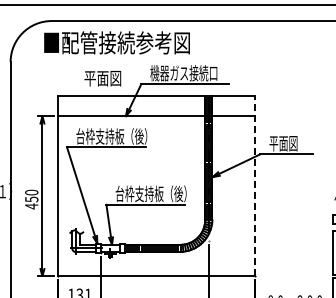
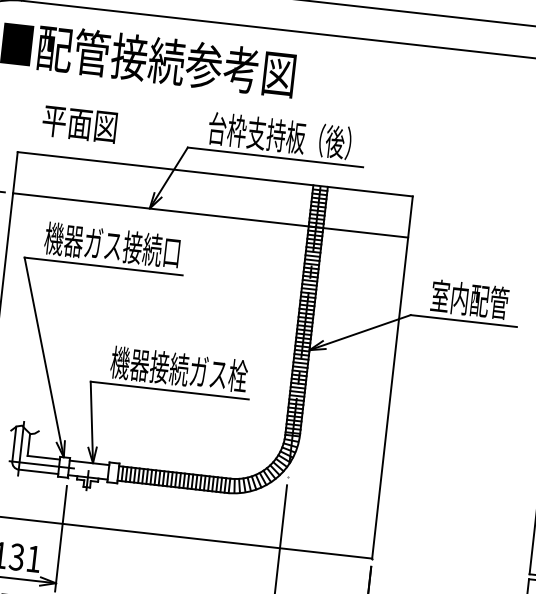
text: (185, 73) -> (278, 136), 機器ガス接続口 -> 台枠支持板（後）
text: (102, 78) -> (79, 123), moved
text: (111, 136) -> (116, 245), 台枠支持板（後） -> 機器ガス接続口
text: (288, 143) -> (469, 299), 平面図 -> 室内配管
line: (254, 185) -> (392, 376), dashed -> solid
text: (150, 193) -> (181, 368), 台枠支持板（後） -> 機器接続ガス栓

